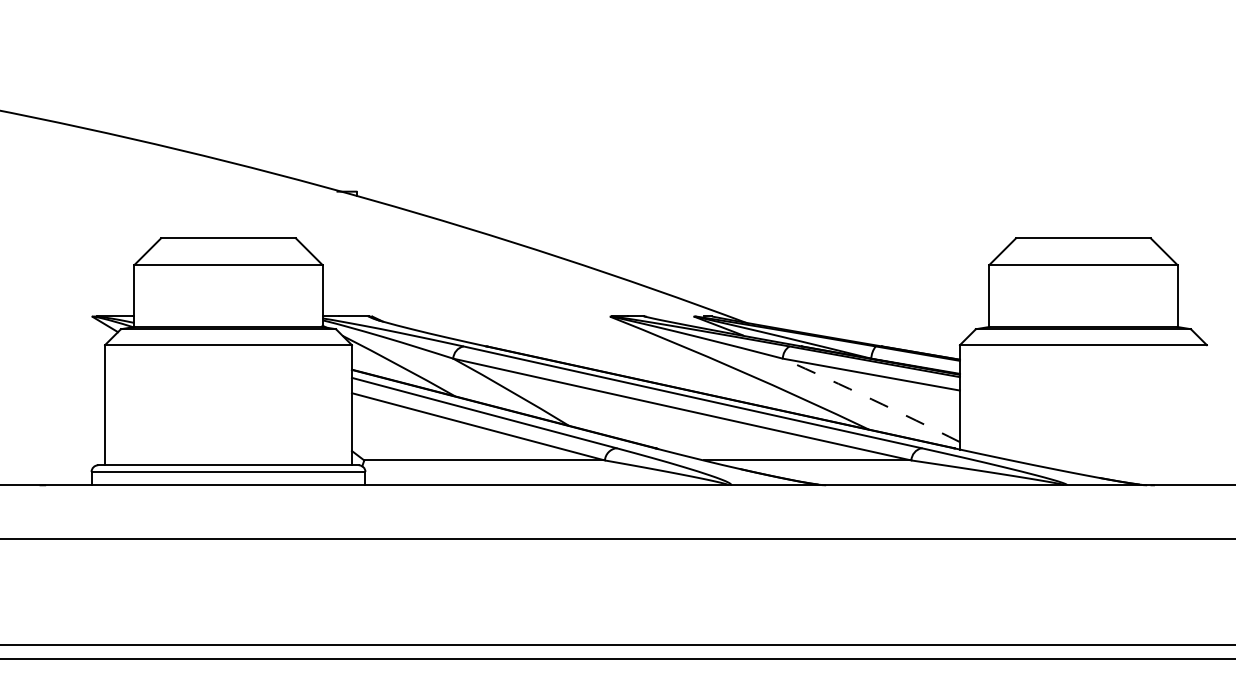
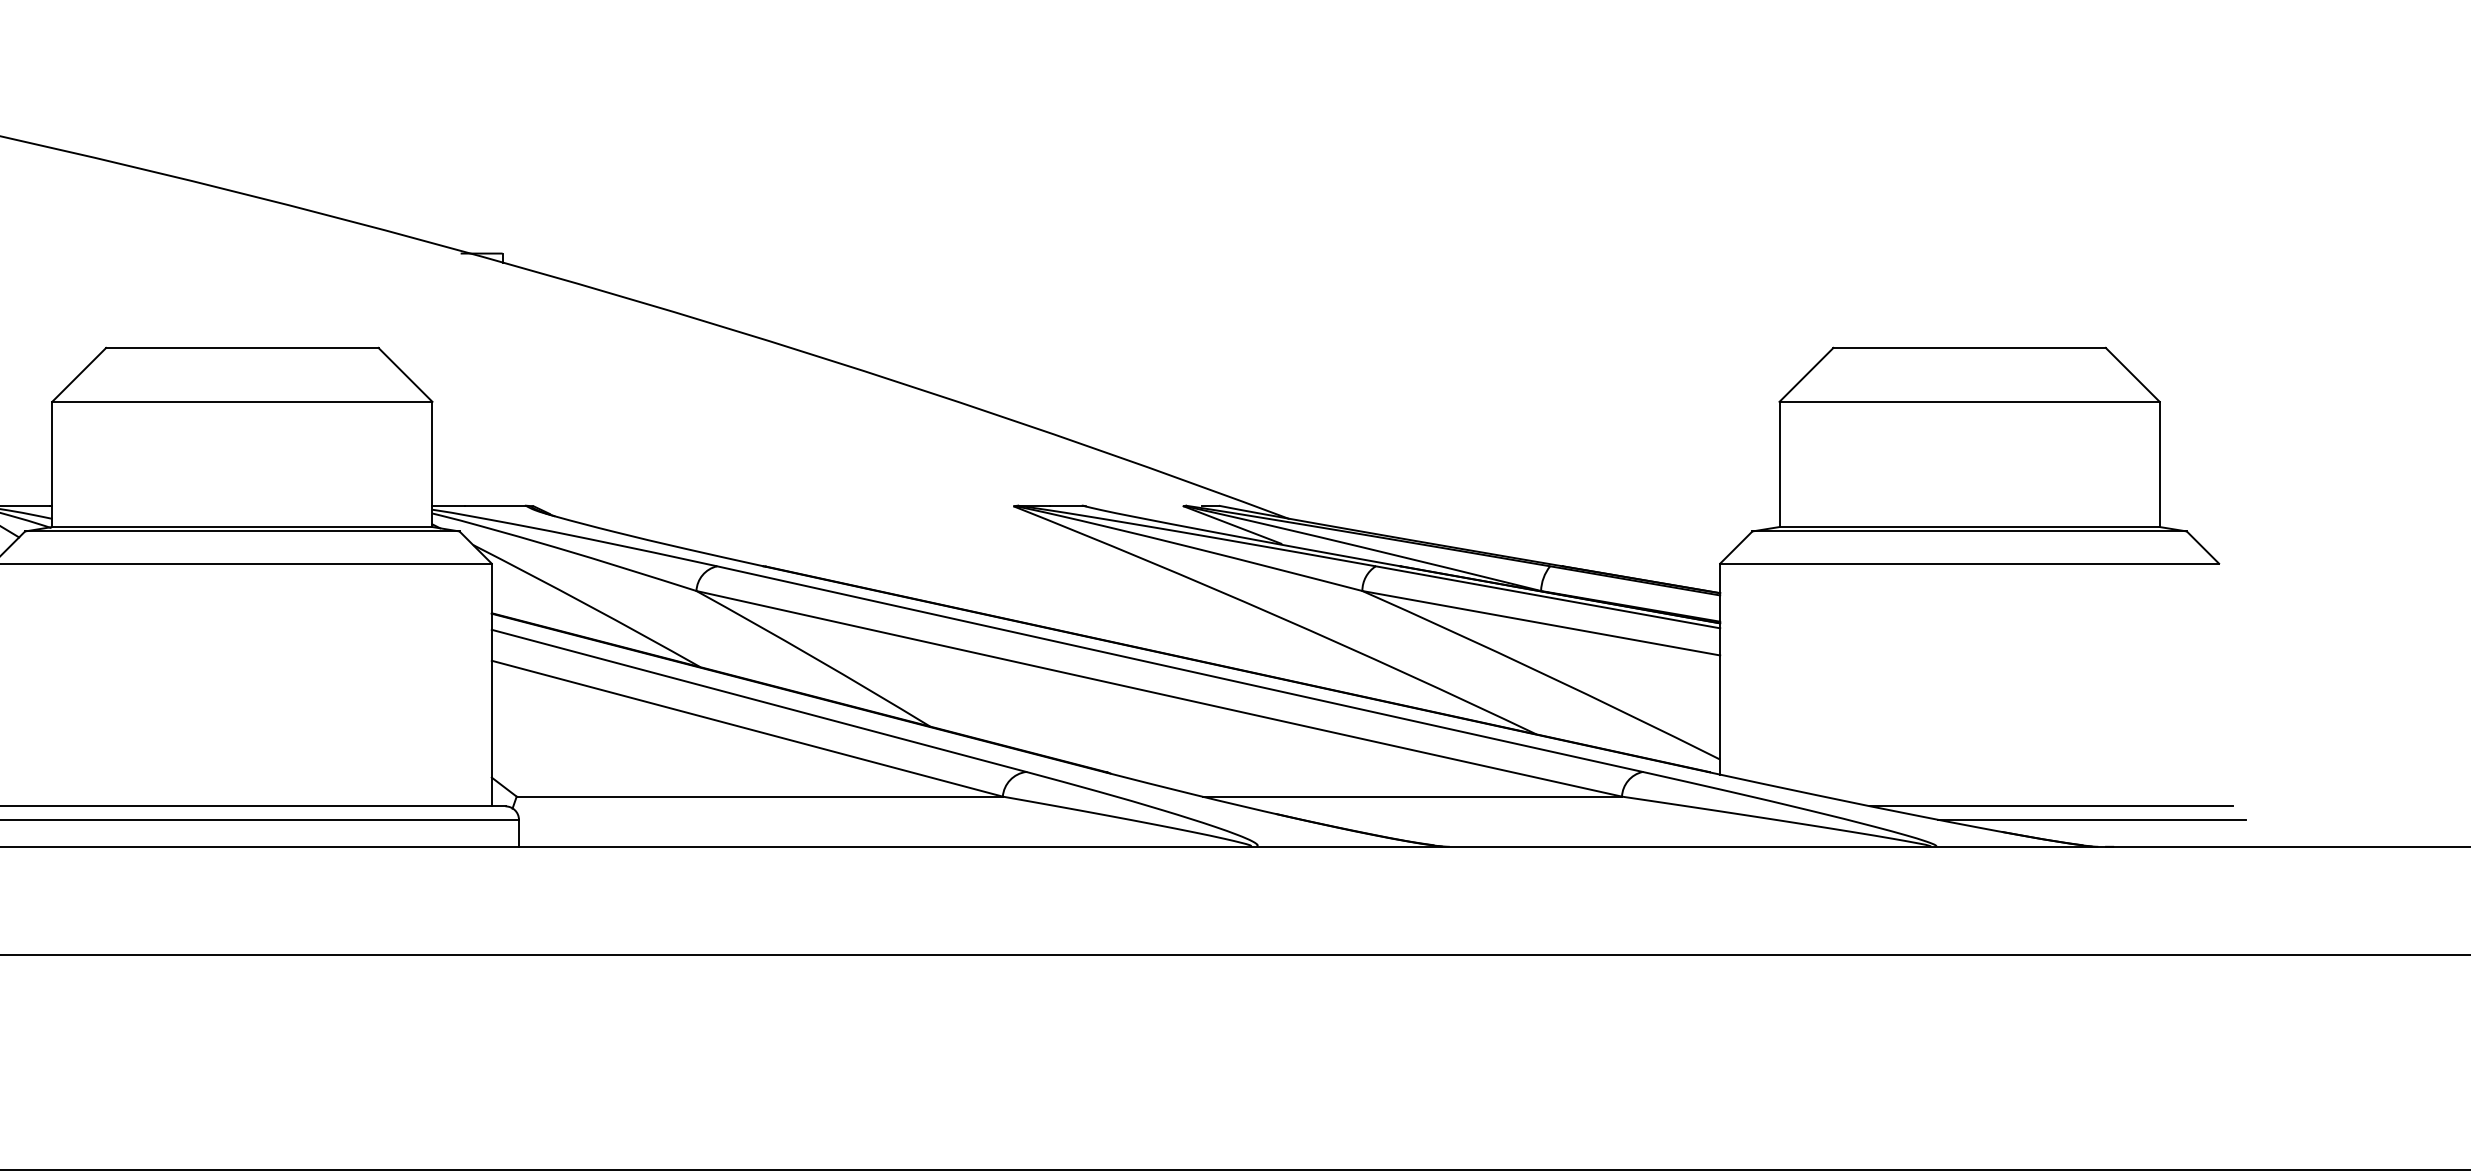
arc: (871, 399) -> (1541, 673), dashed -> solid
line: (1123, 465) -> (2050, 806), added
line: (1144, 471) -> (2093, 818), added

